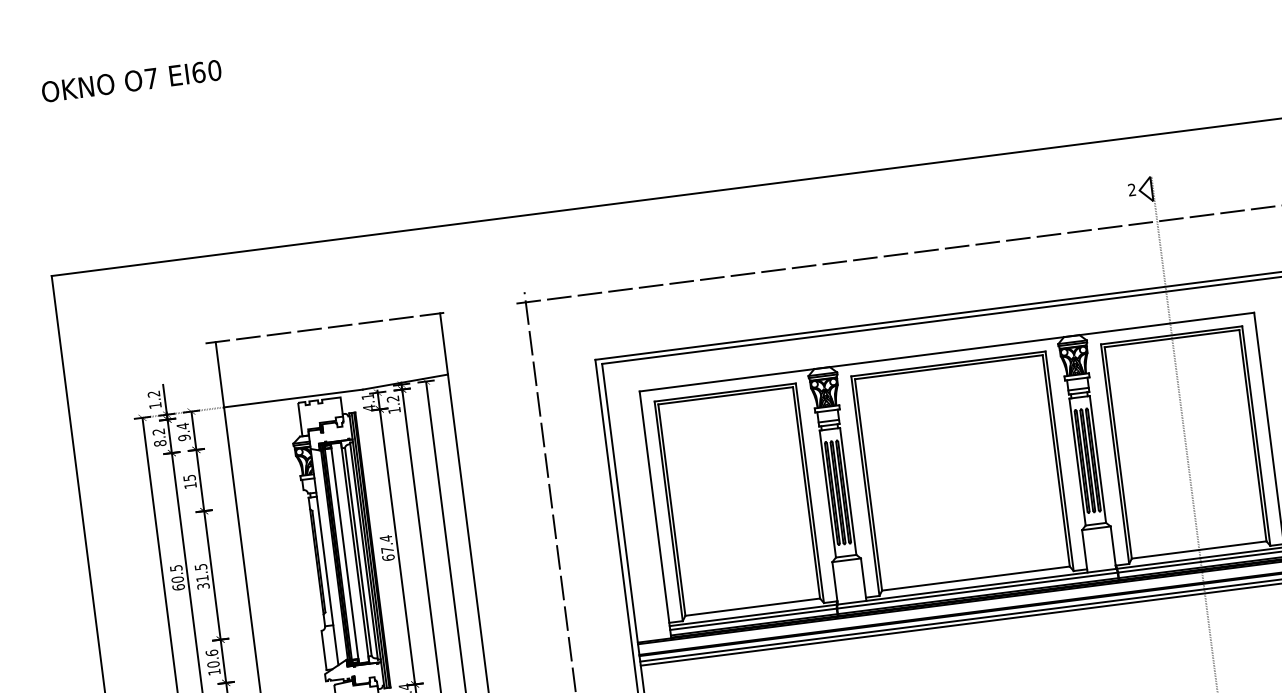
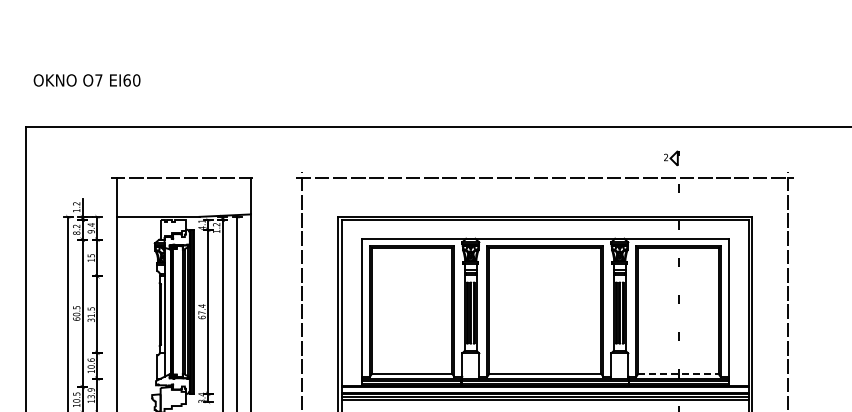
text: (130, 81) -> (86, 80), moved
line: (1199, 549) -> (678, 373), solid -> dashed
line: (344, 553) -> (176, 311), removed

